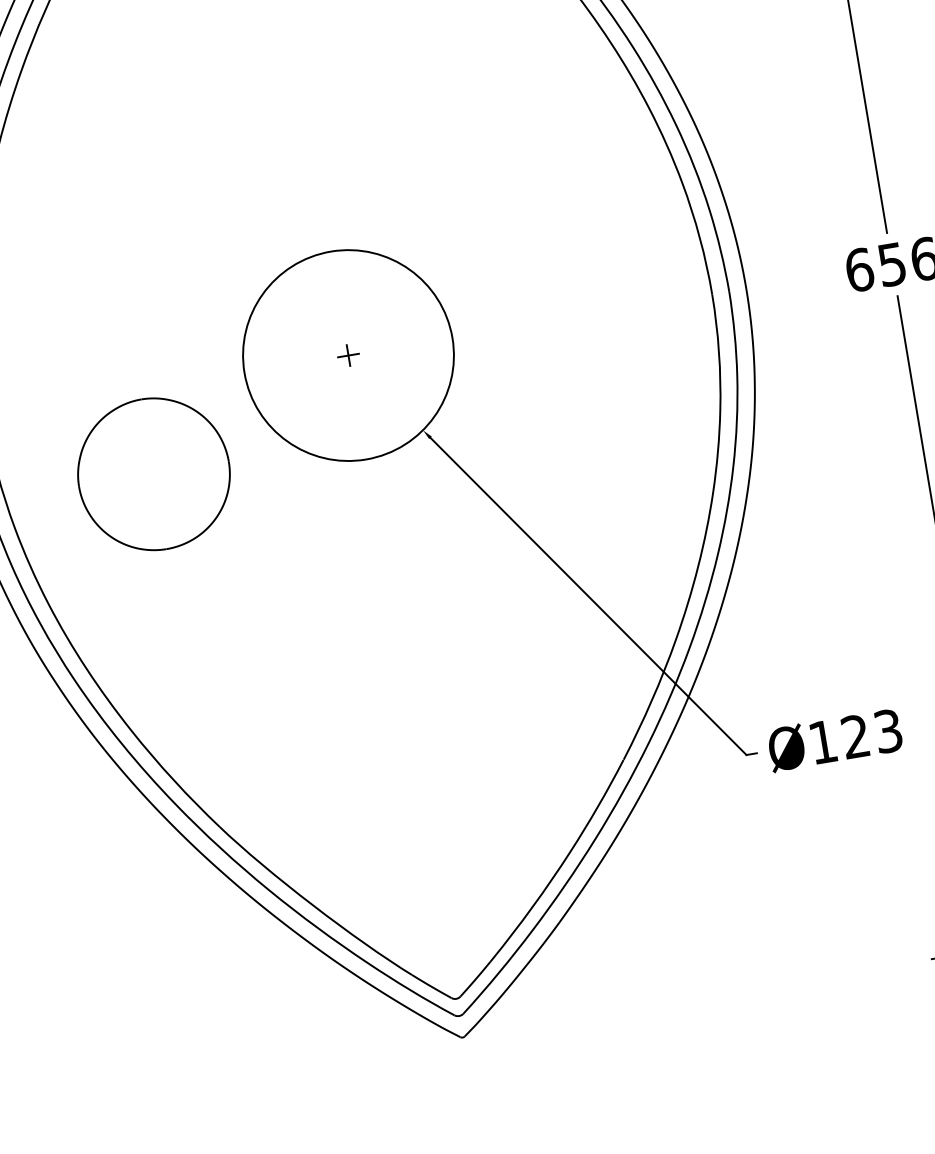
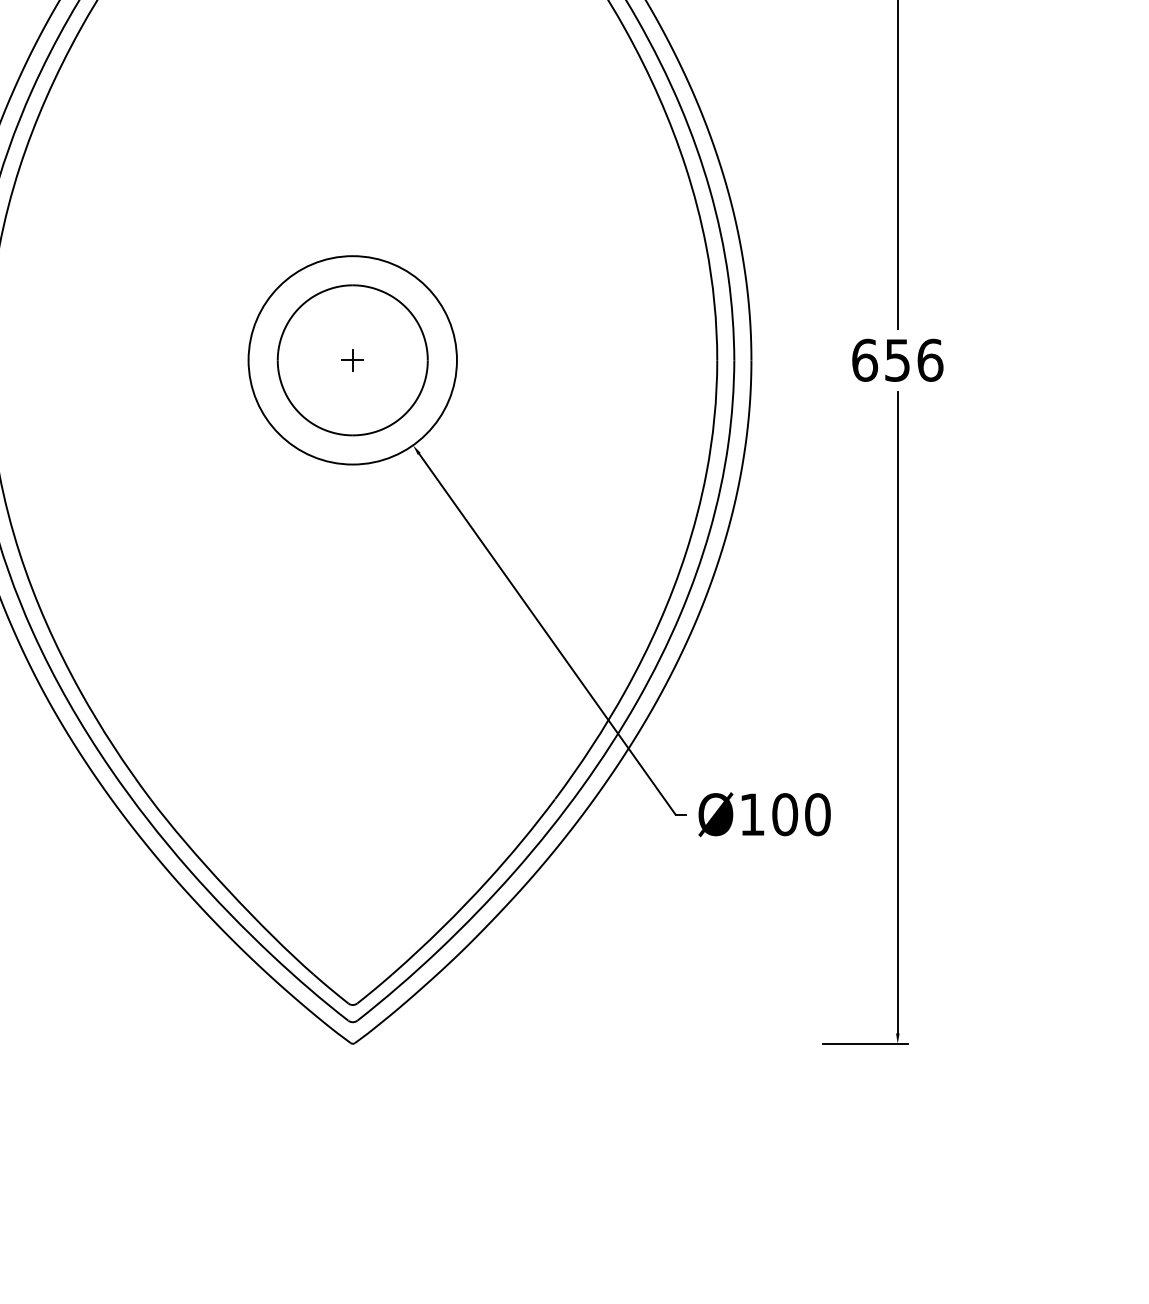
part: (153, 474) -> (352, 360), moved
text: (872, 733) -> (801, 814), Ø123 -> Ø100

